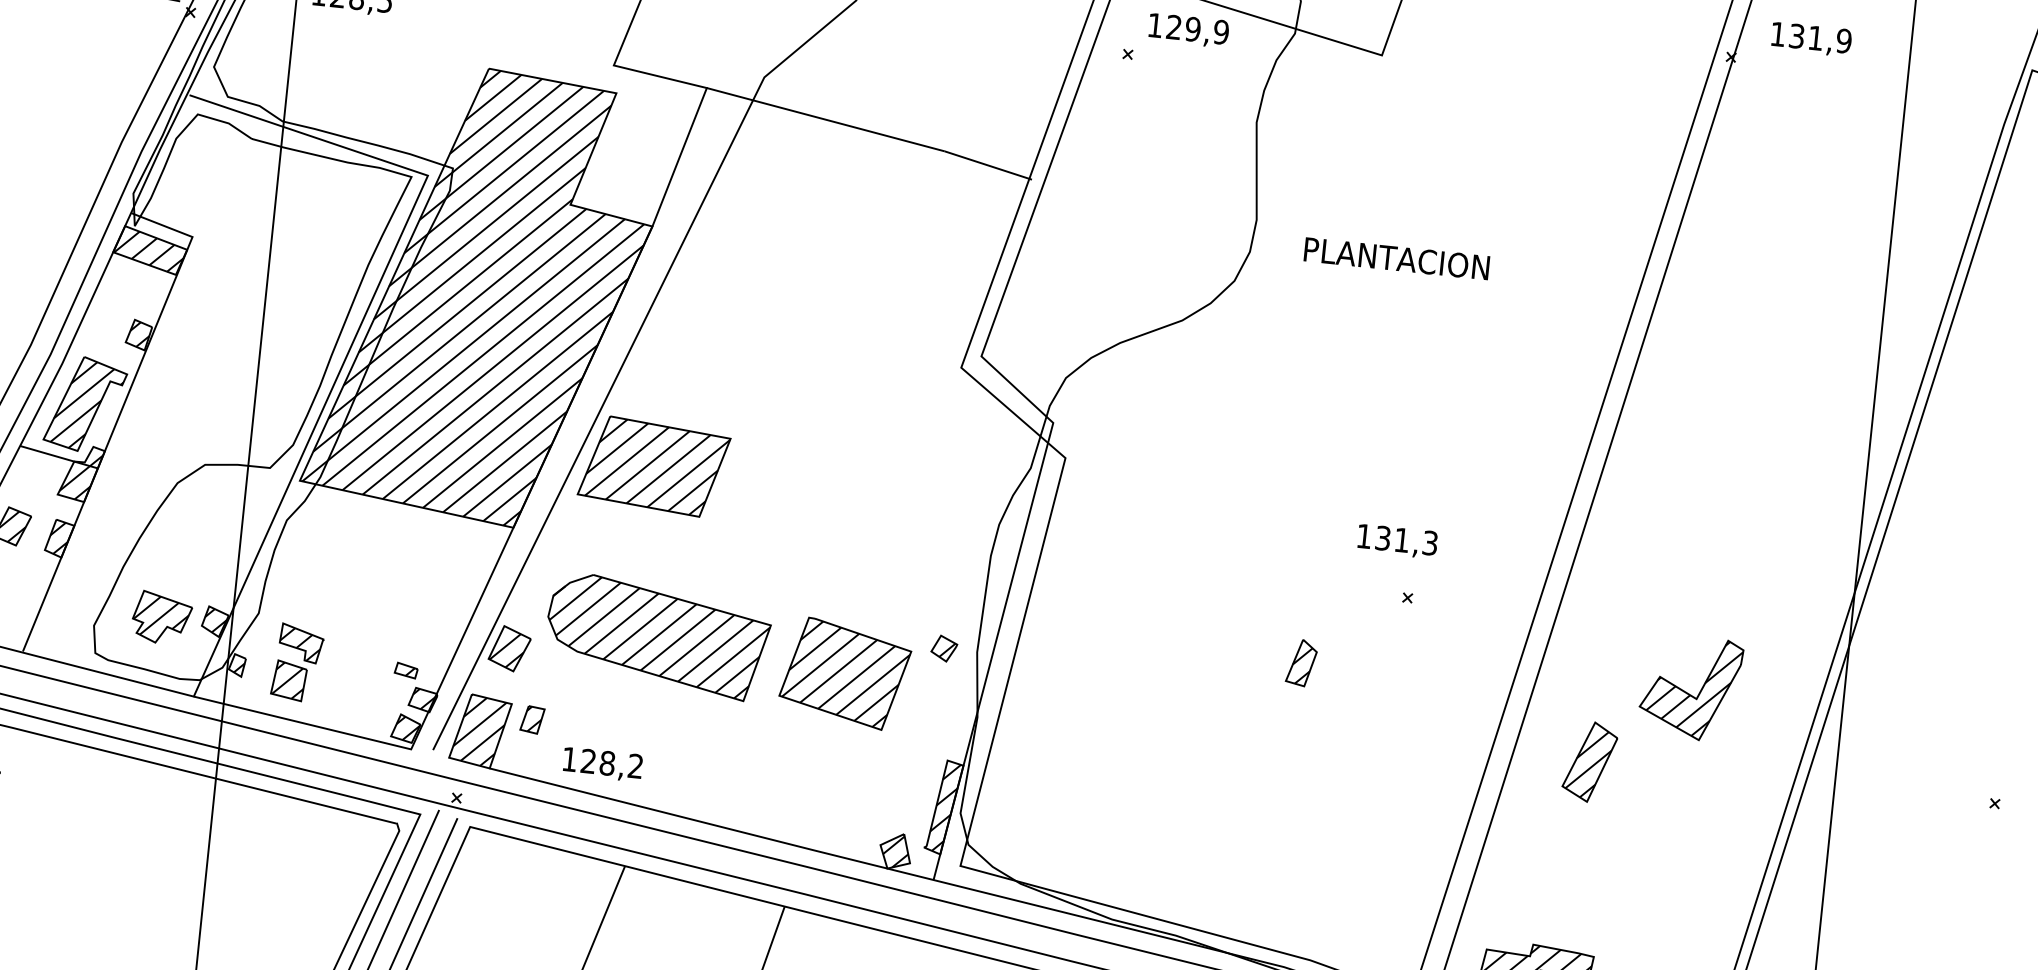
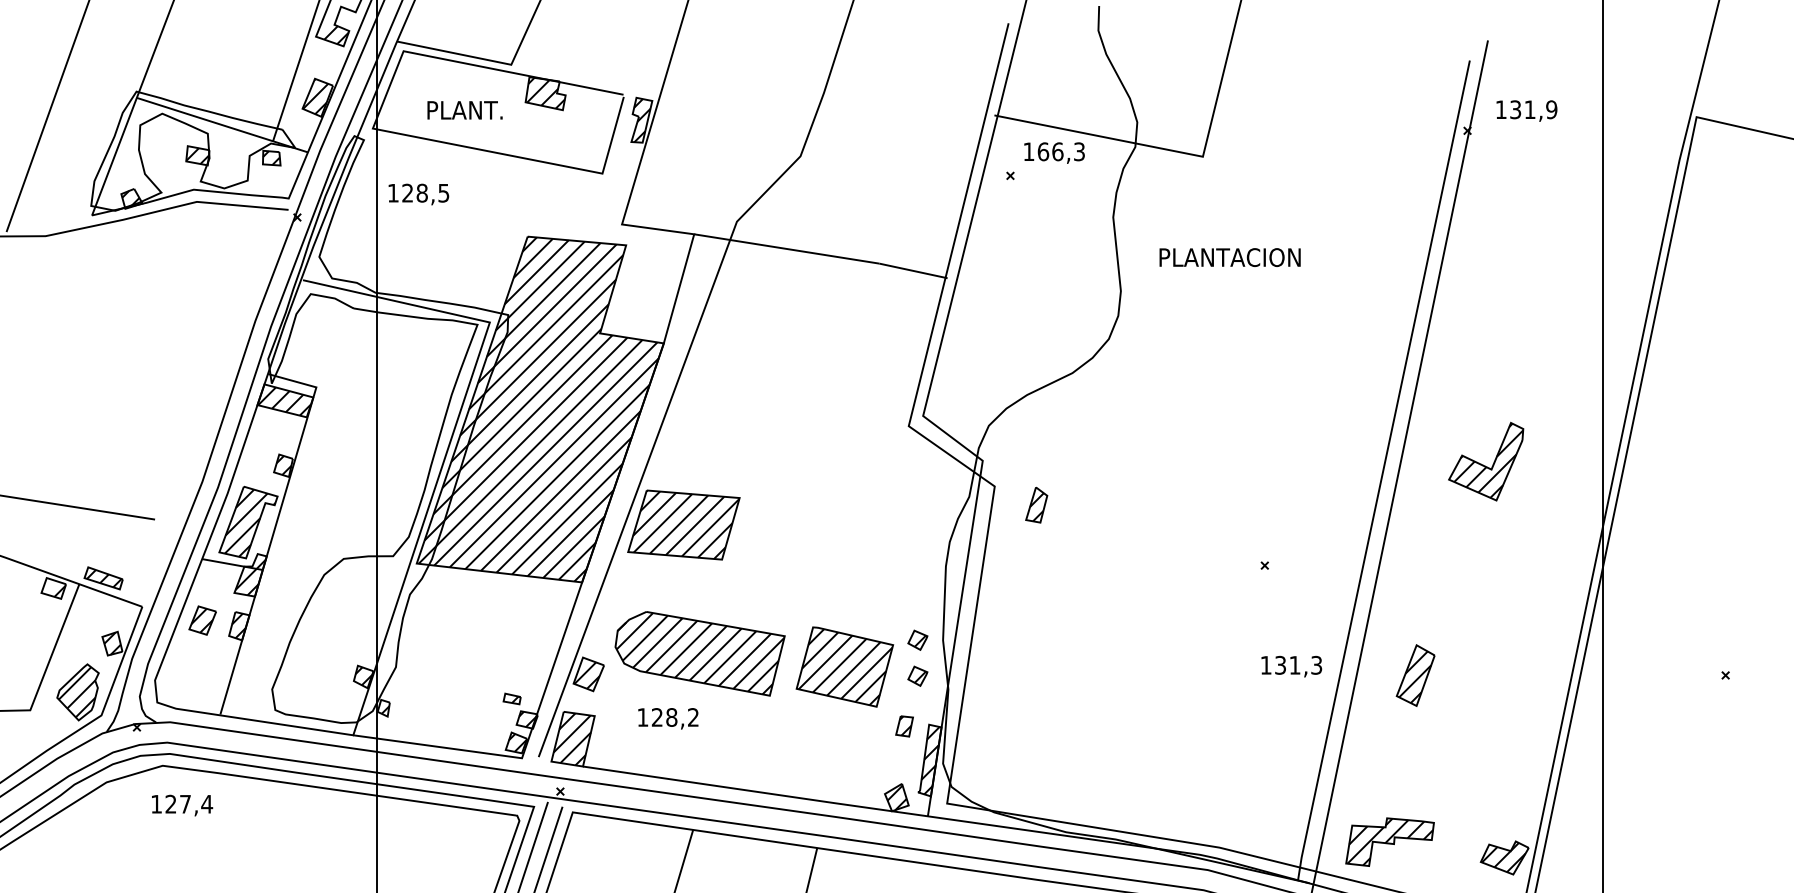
text: (1197, 29) -> (1061, 151), 129,9 -> 166,3
text: (1396, 258) -> (1229, 257), moved
text: (1397, 541) -> (1291, 666), moved
part: (161, 618) -> (322, 678), removed
part: (296, 662) -> (428, 701), removed
part: (1301, 662) -> (1036, 504), moved
part: (1691, 687) -> (1486, 461), moved
part: (939, 694) -> (917, 675), added
part: (532, 719) -> (904, 726), moved
text: (603, 764) -> (668, 718), moved

